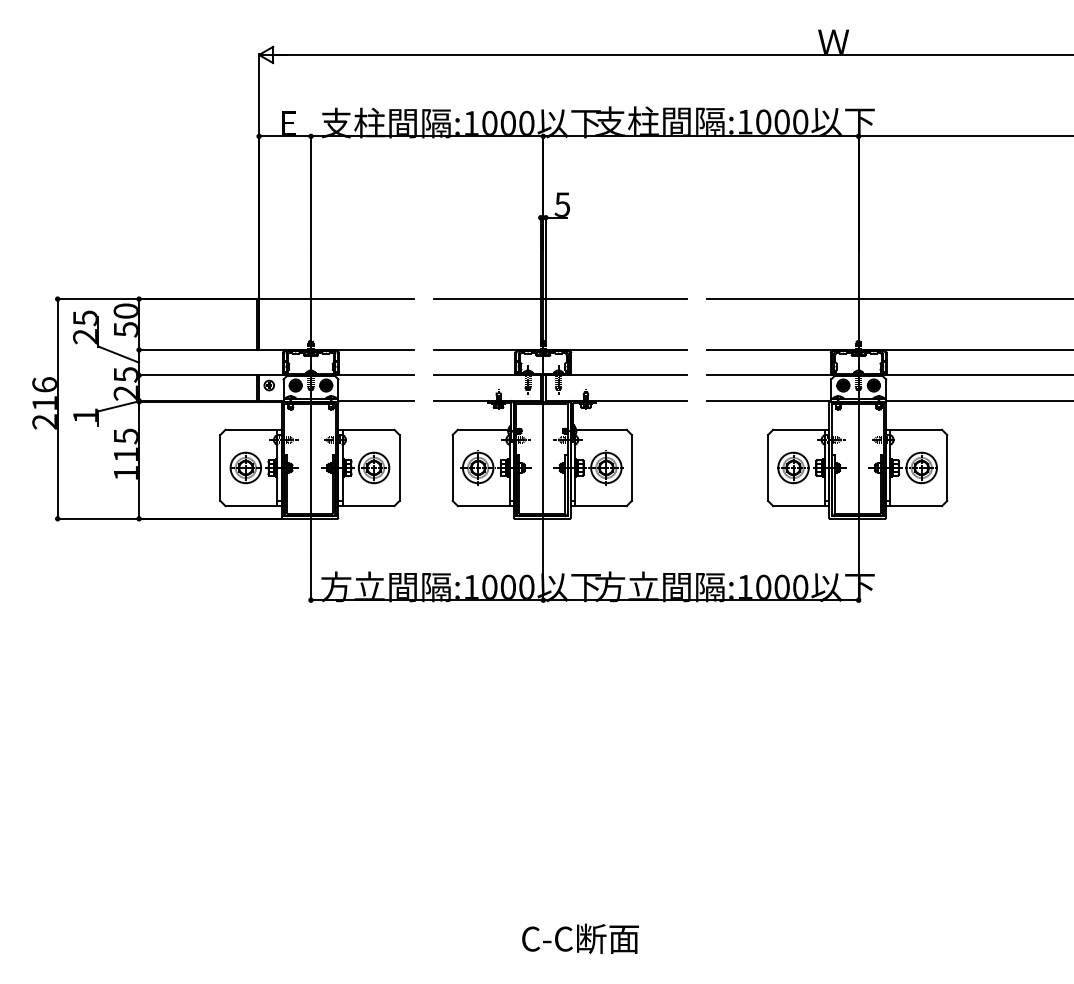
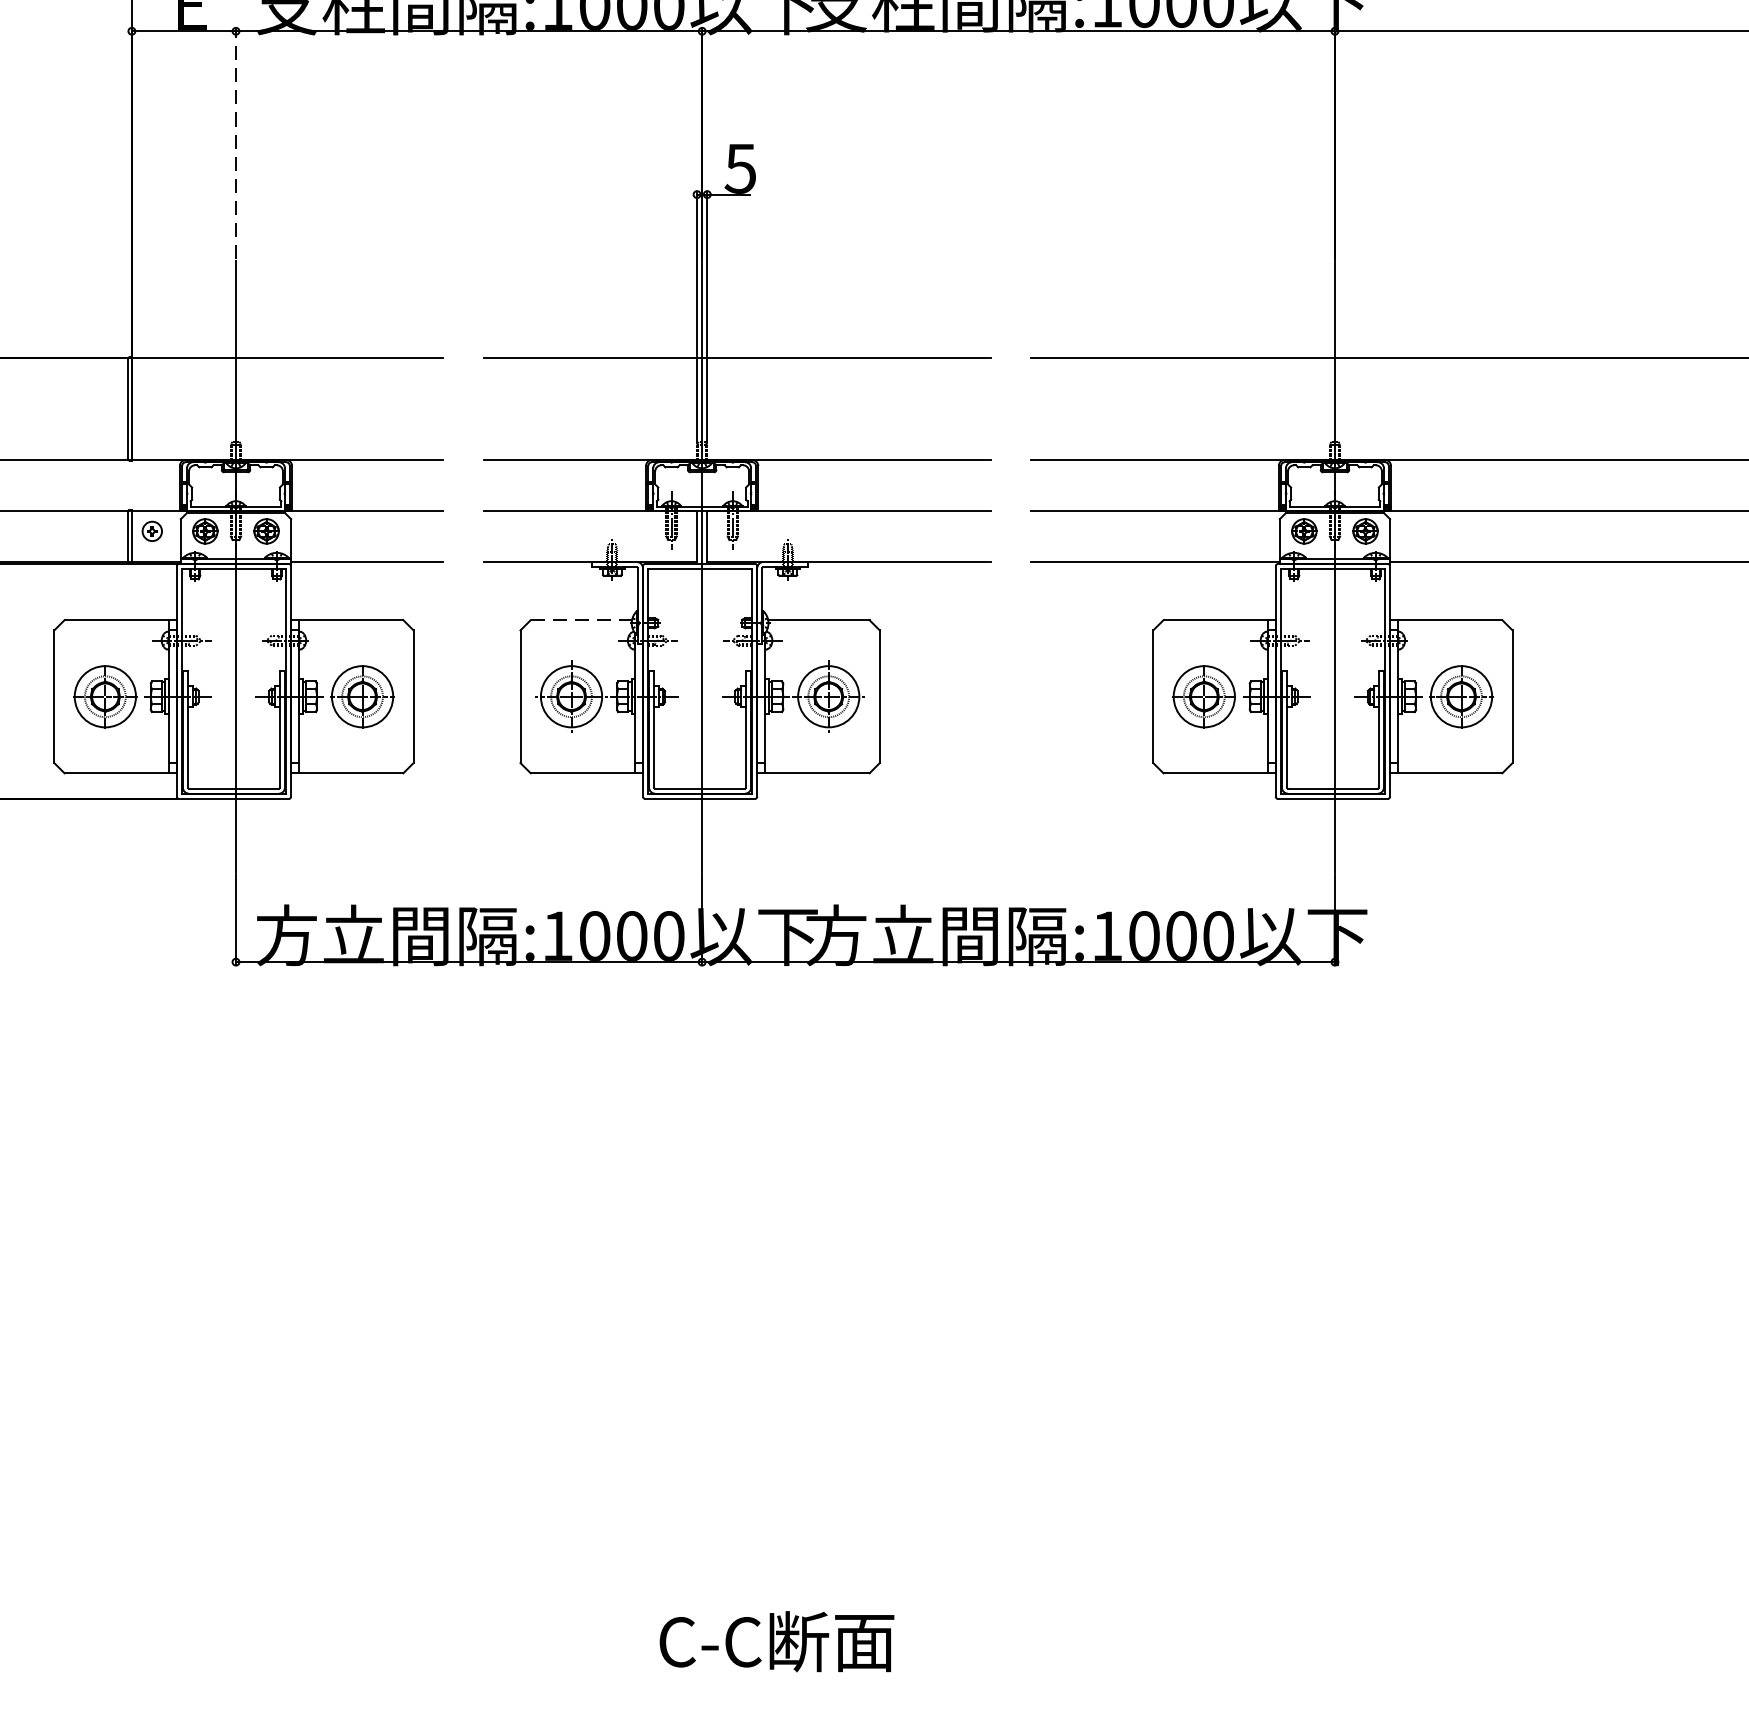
line: (311, 192) -> (237, 143), solid -> dashed
line: (483, 429) -> (582, 619), solid -> dashed

